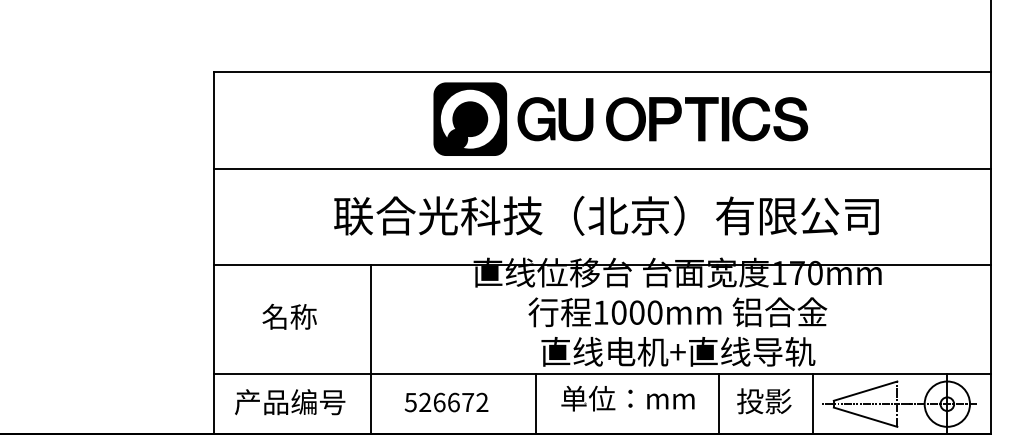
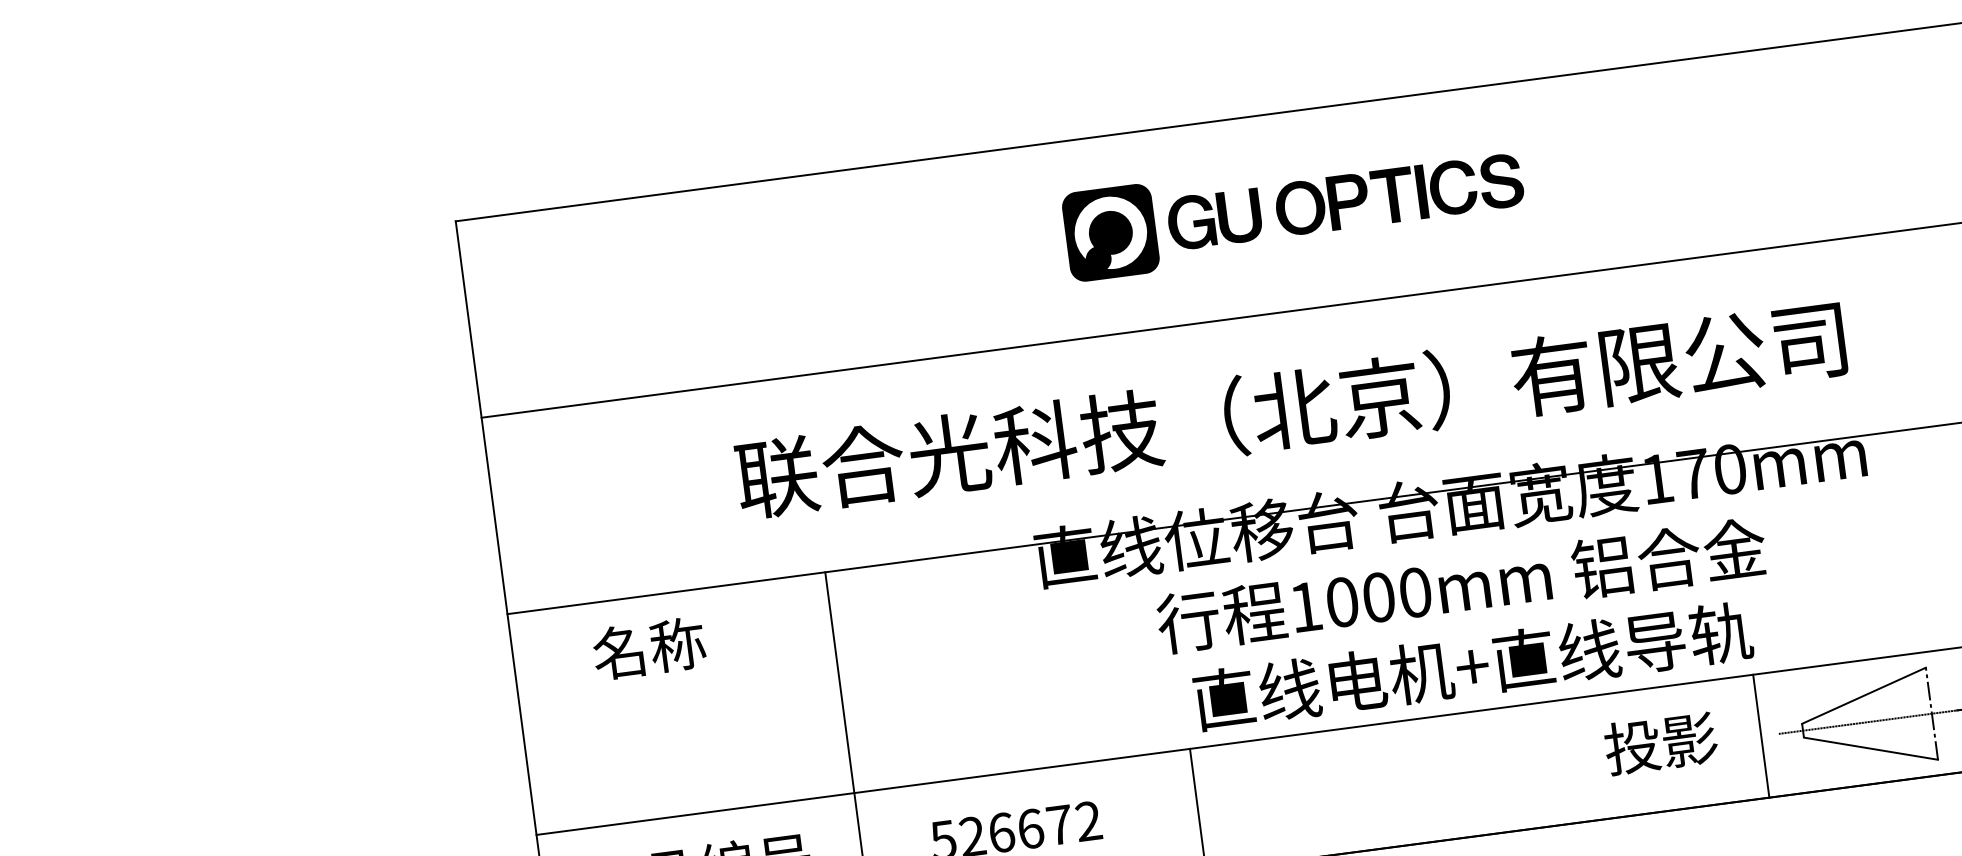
part: (620, 118) -> (1293, 207), size x0.6
text: (289, 316) -> (648, 647), moved
part: (627, 398) -> (1382, 774), removed
line: (718, 403) -> (1568, 760), removed

